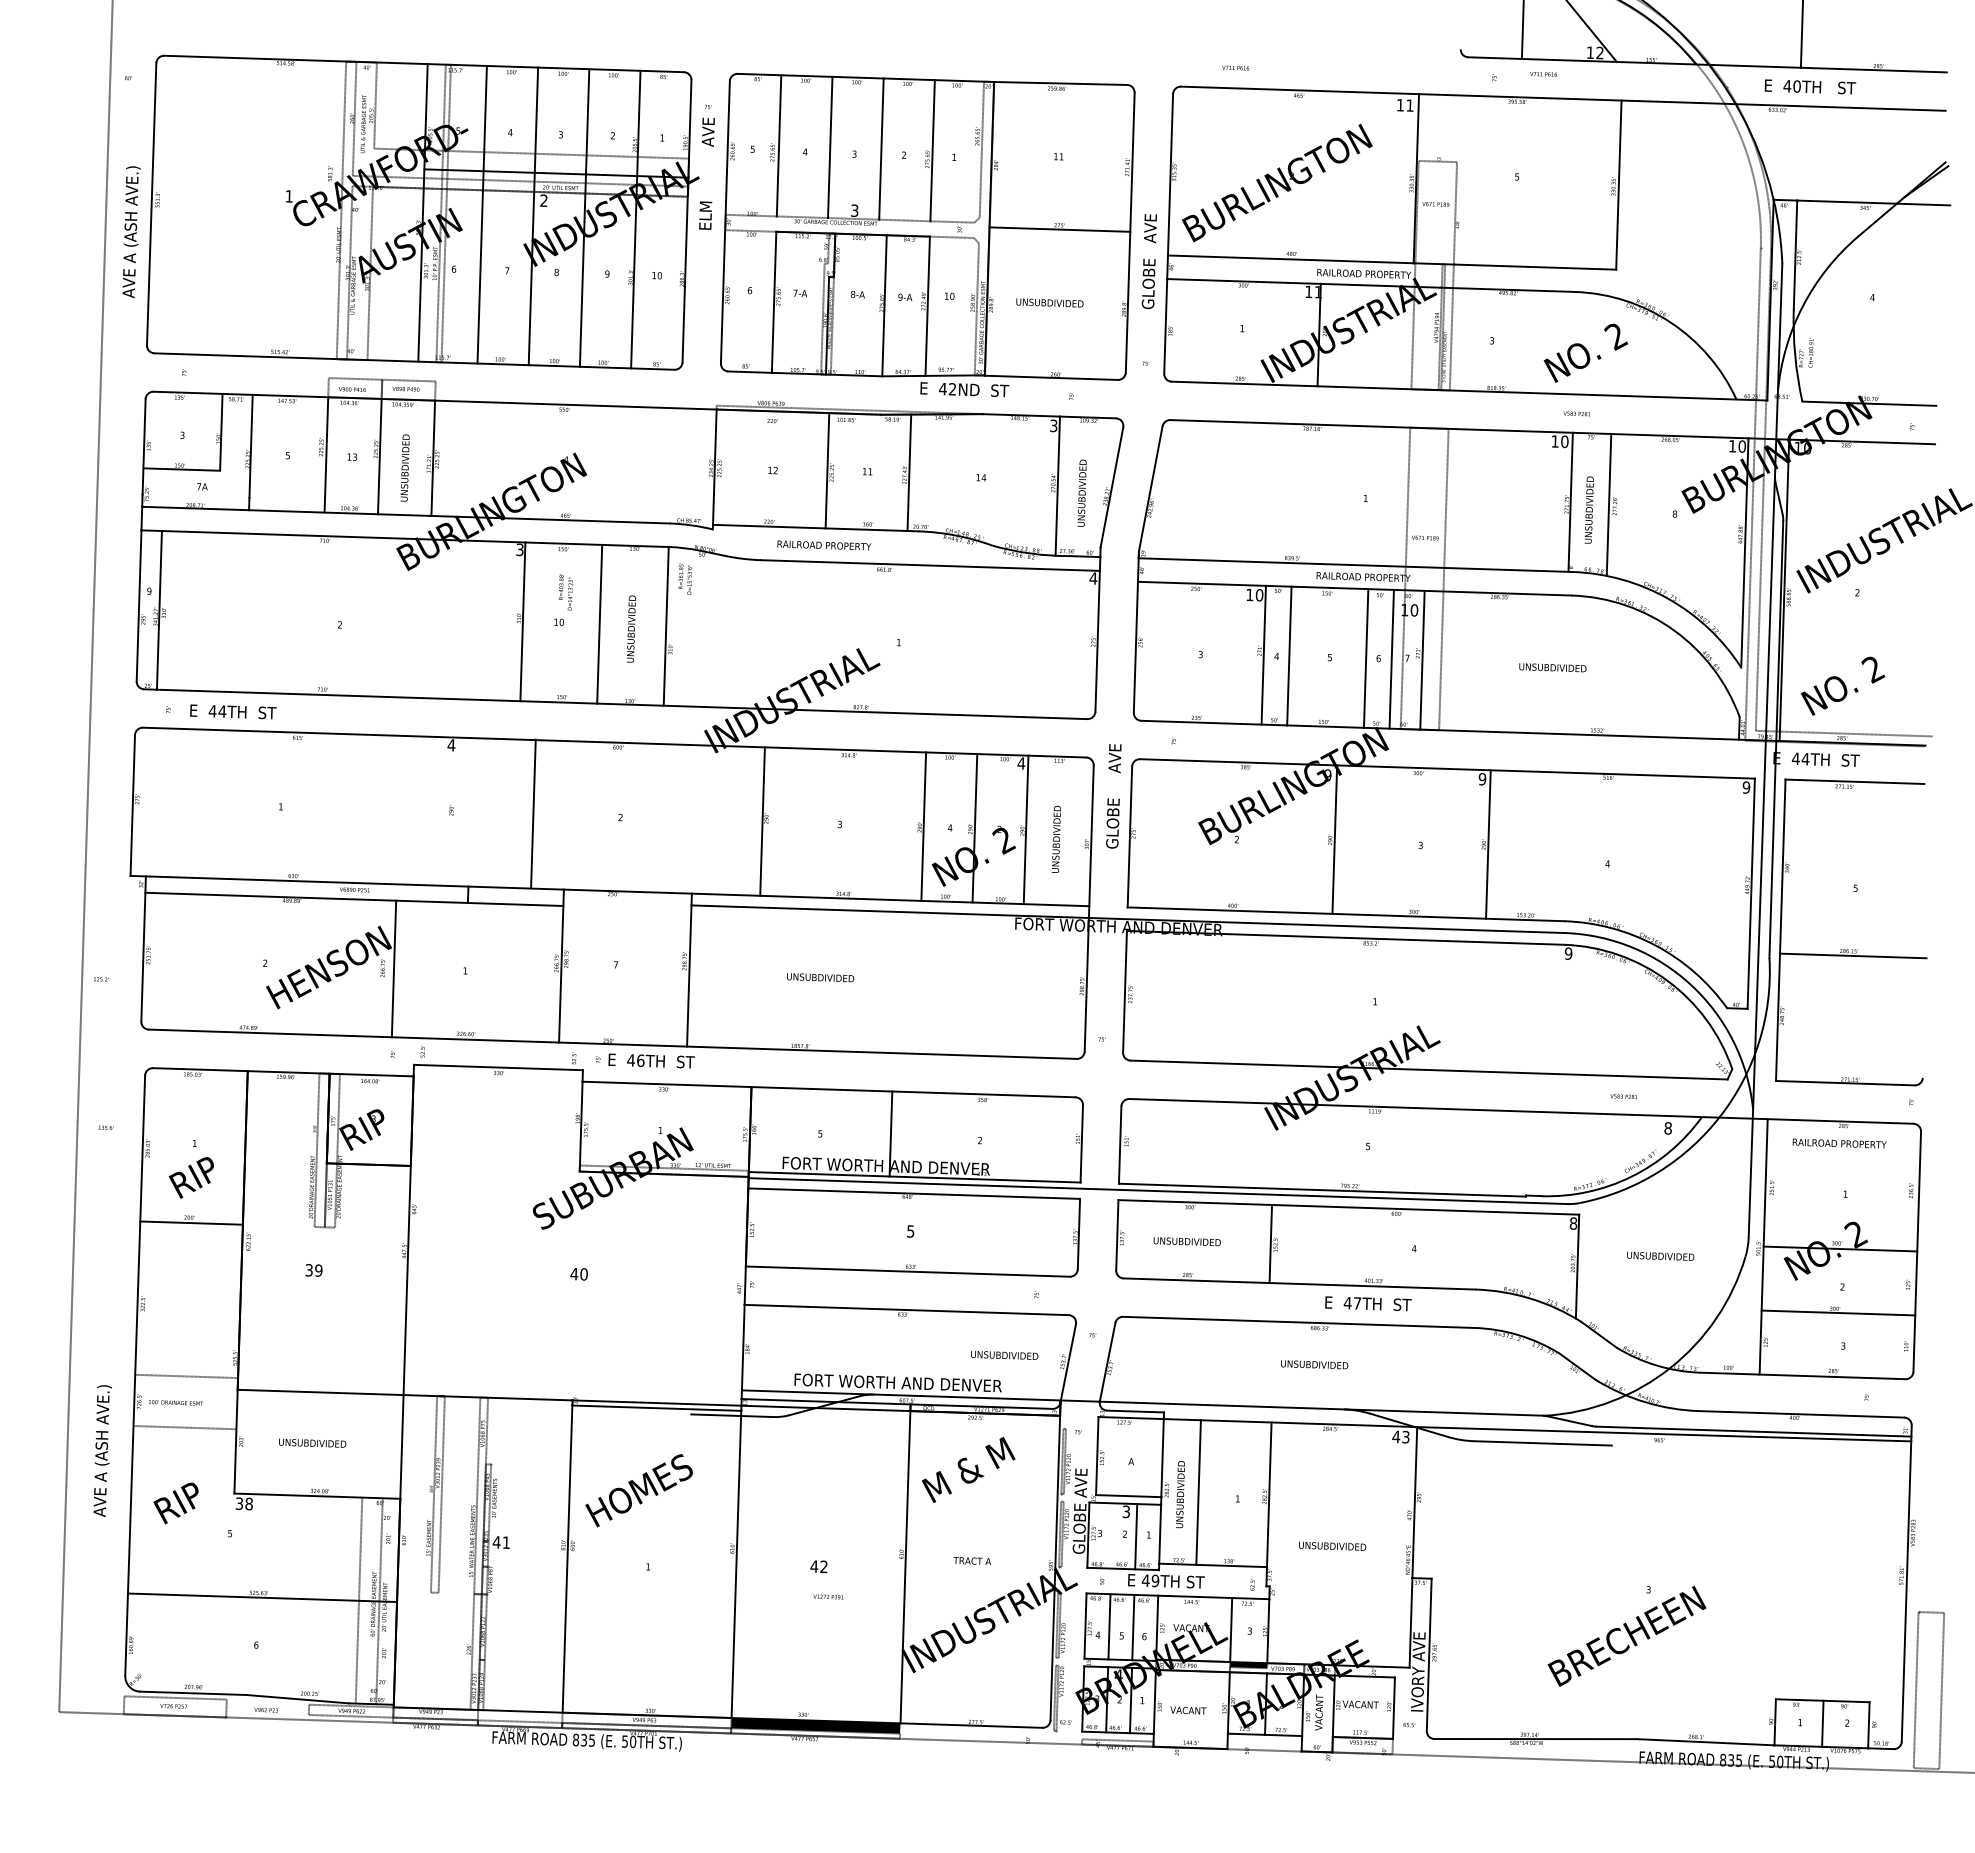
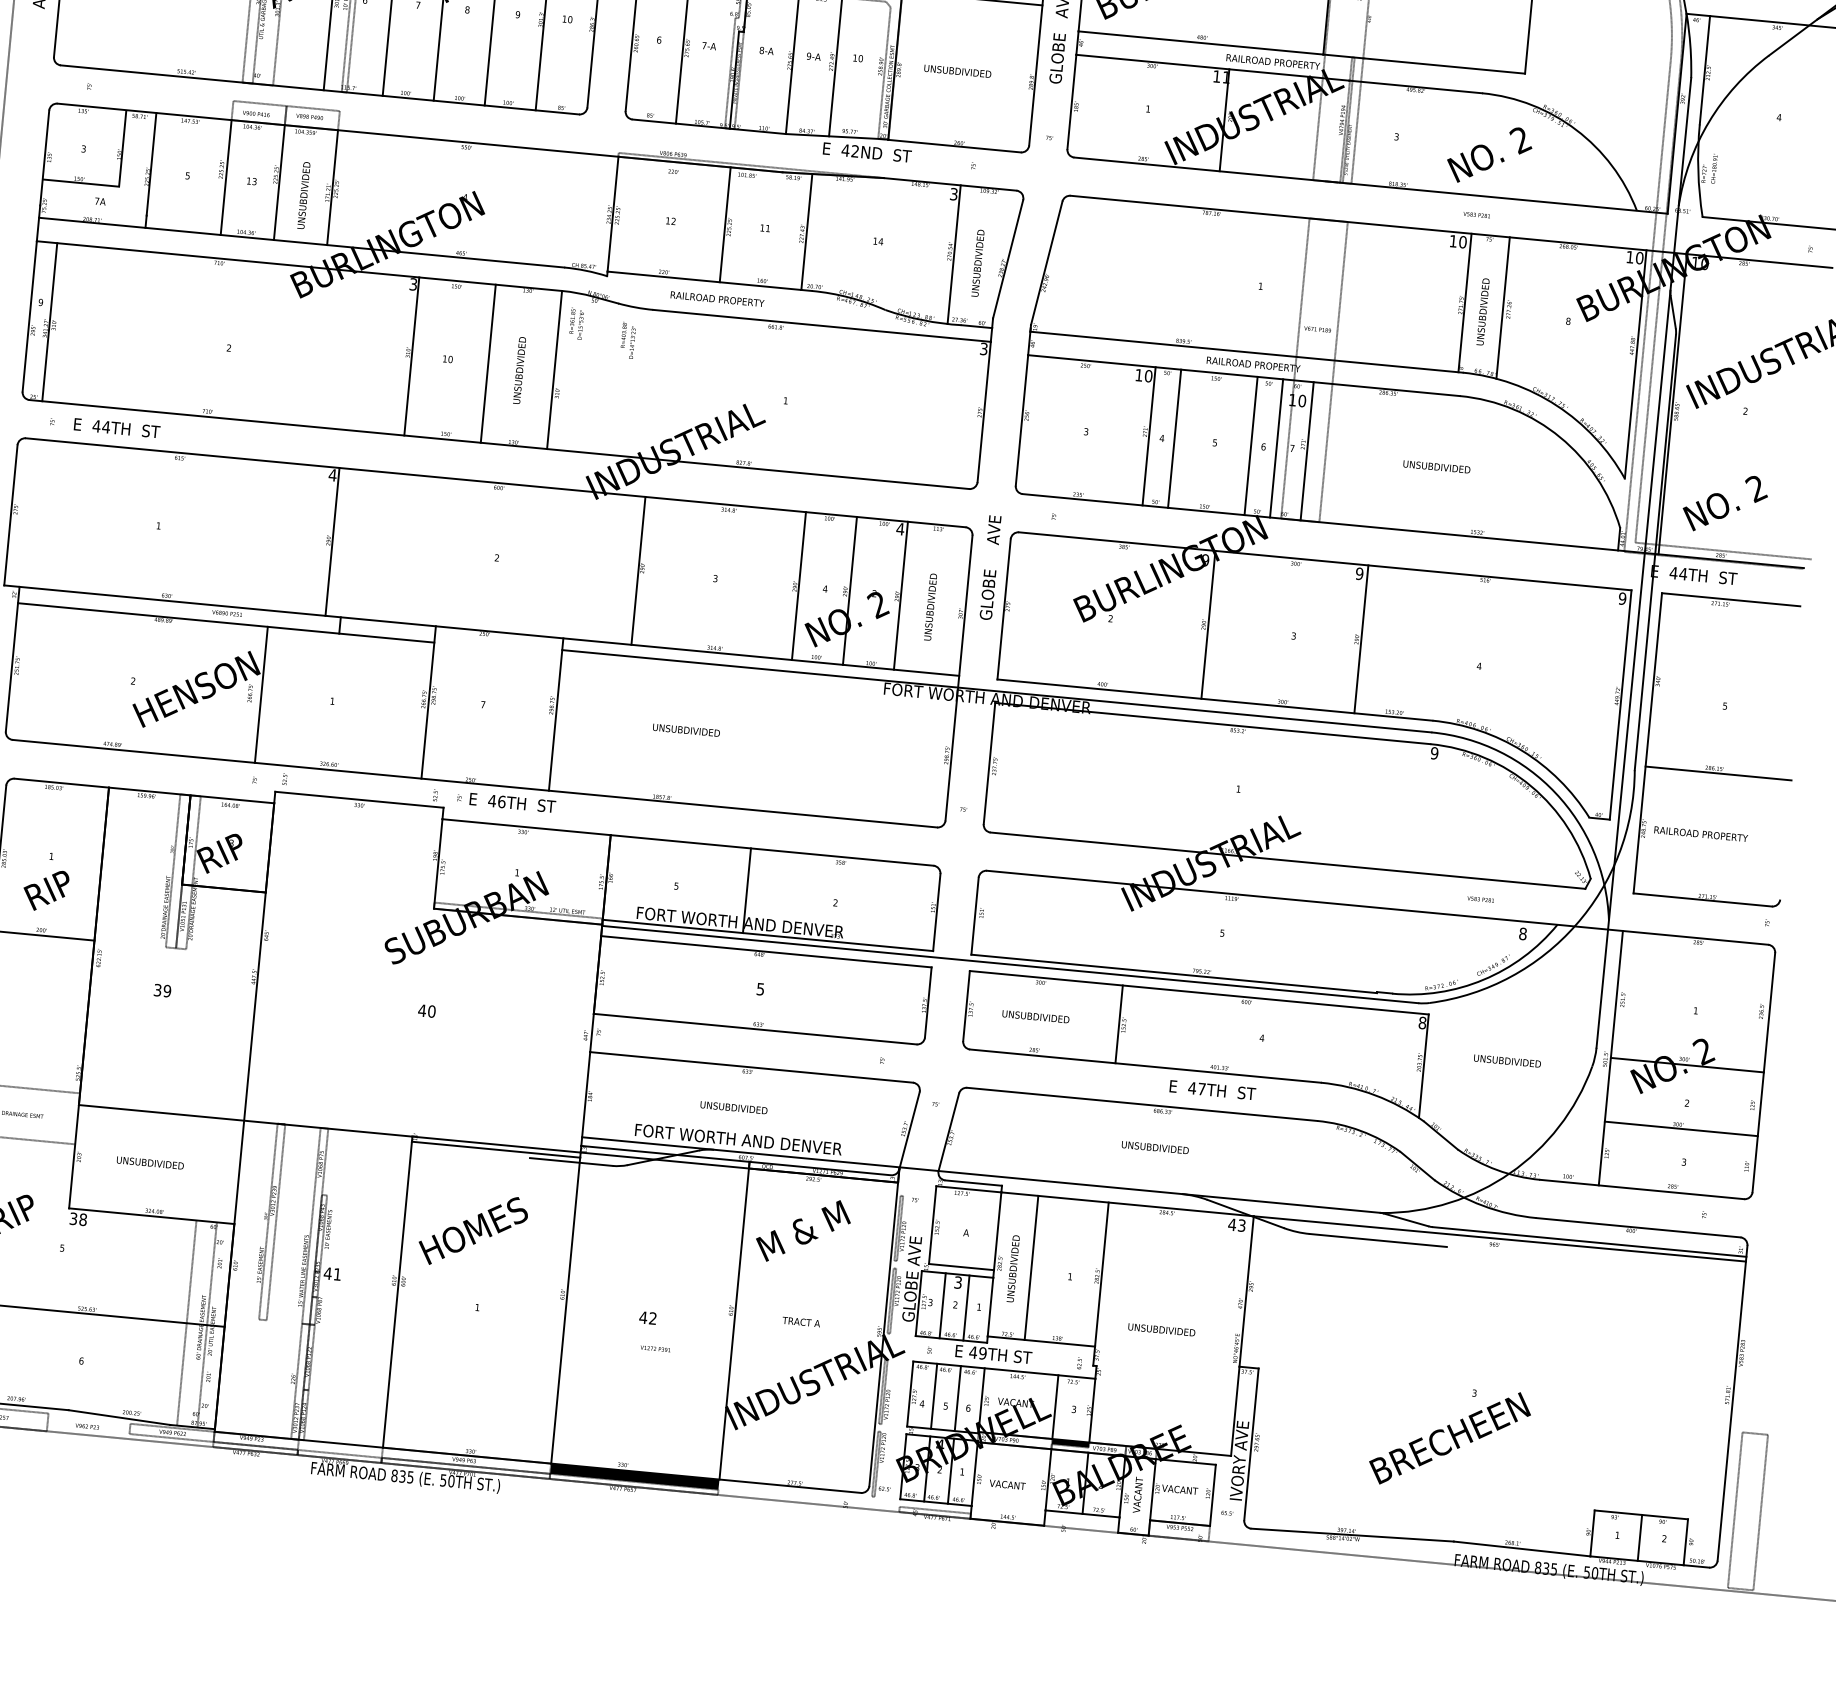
text: (1093, 578) -> (983, 349), 4 -> 3
text: (565, 592) -> (627, 340), moved
line: (533, 813) -> (332, 541), moved
text: (1839, 1143) -> (1700, 834), moved
text: (1004, 1354) -> (733, 1106), moved
line: (1112, 1535) -> (942, 1305), added

